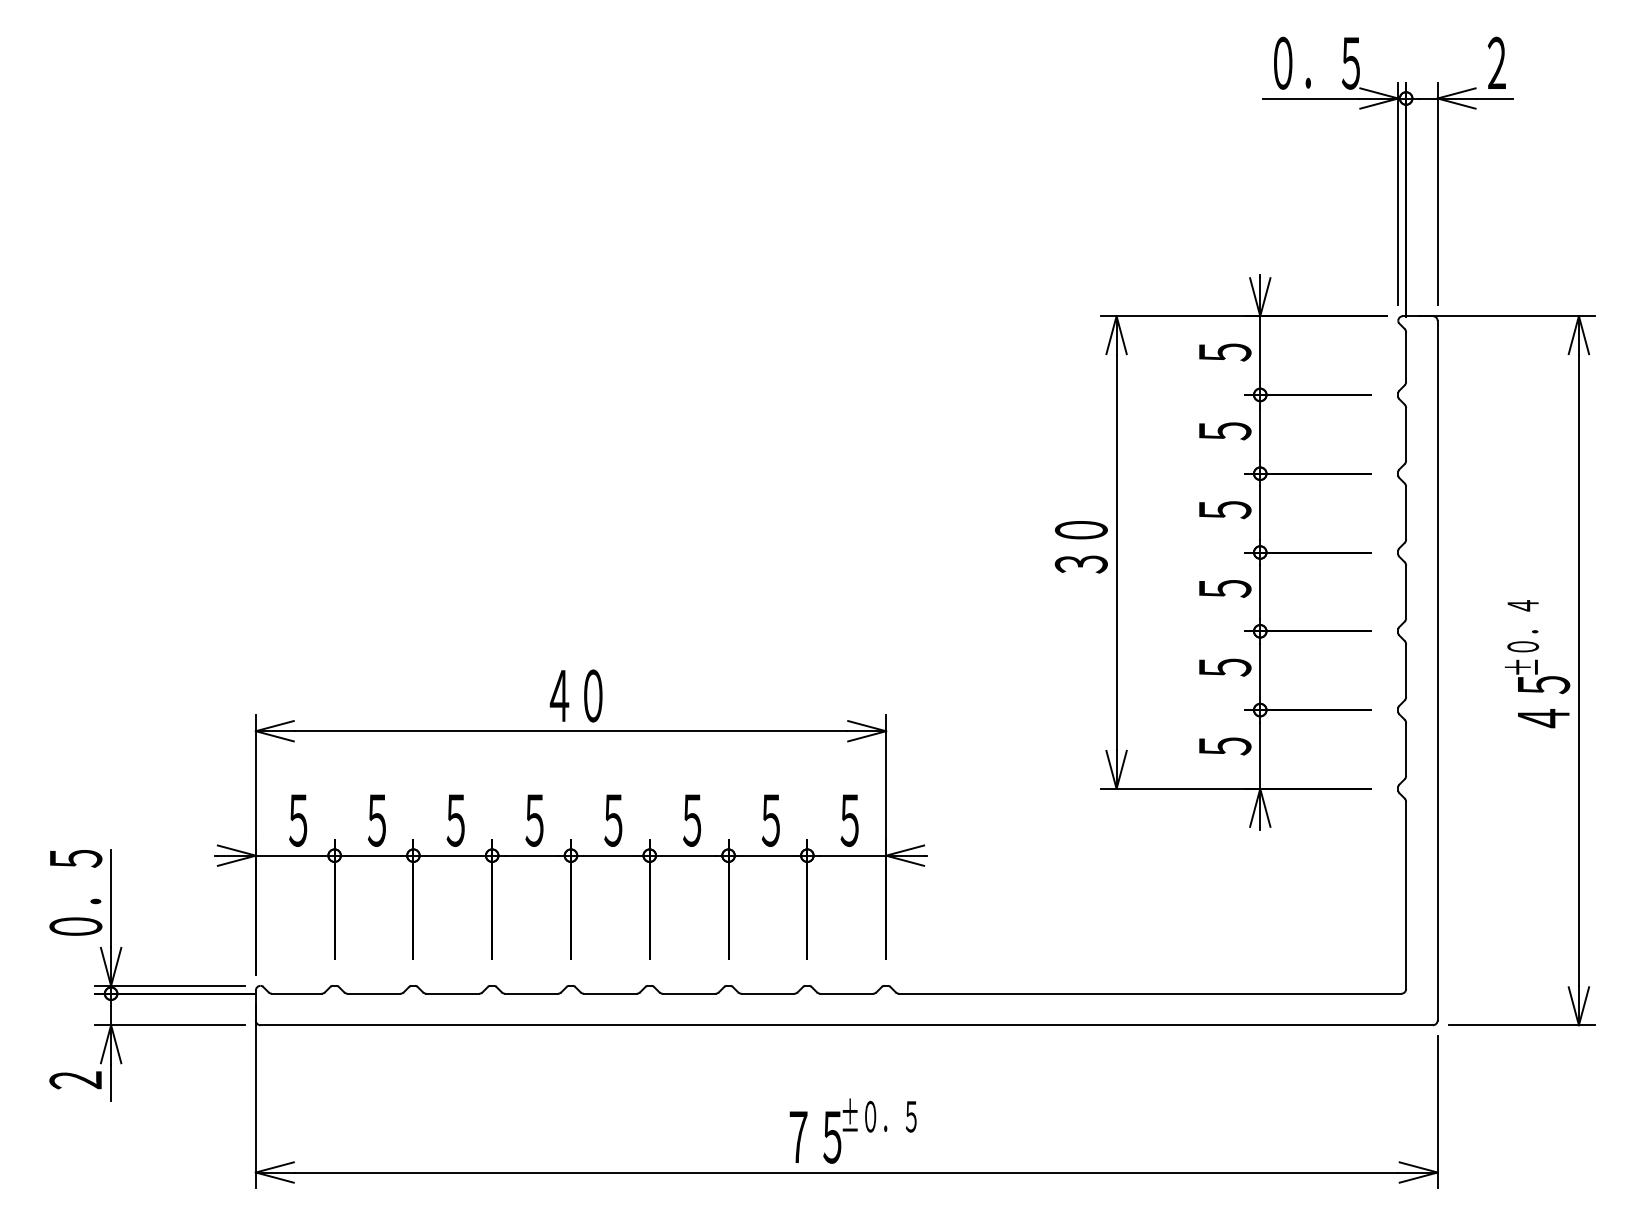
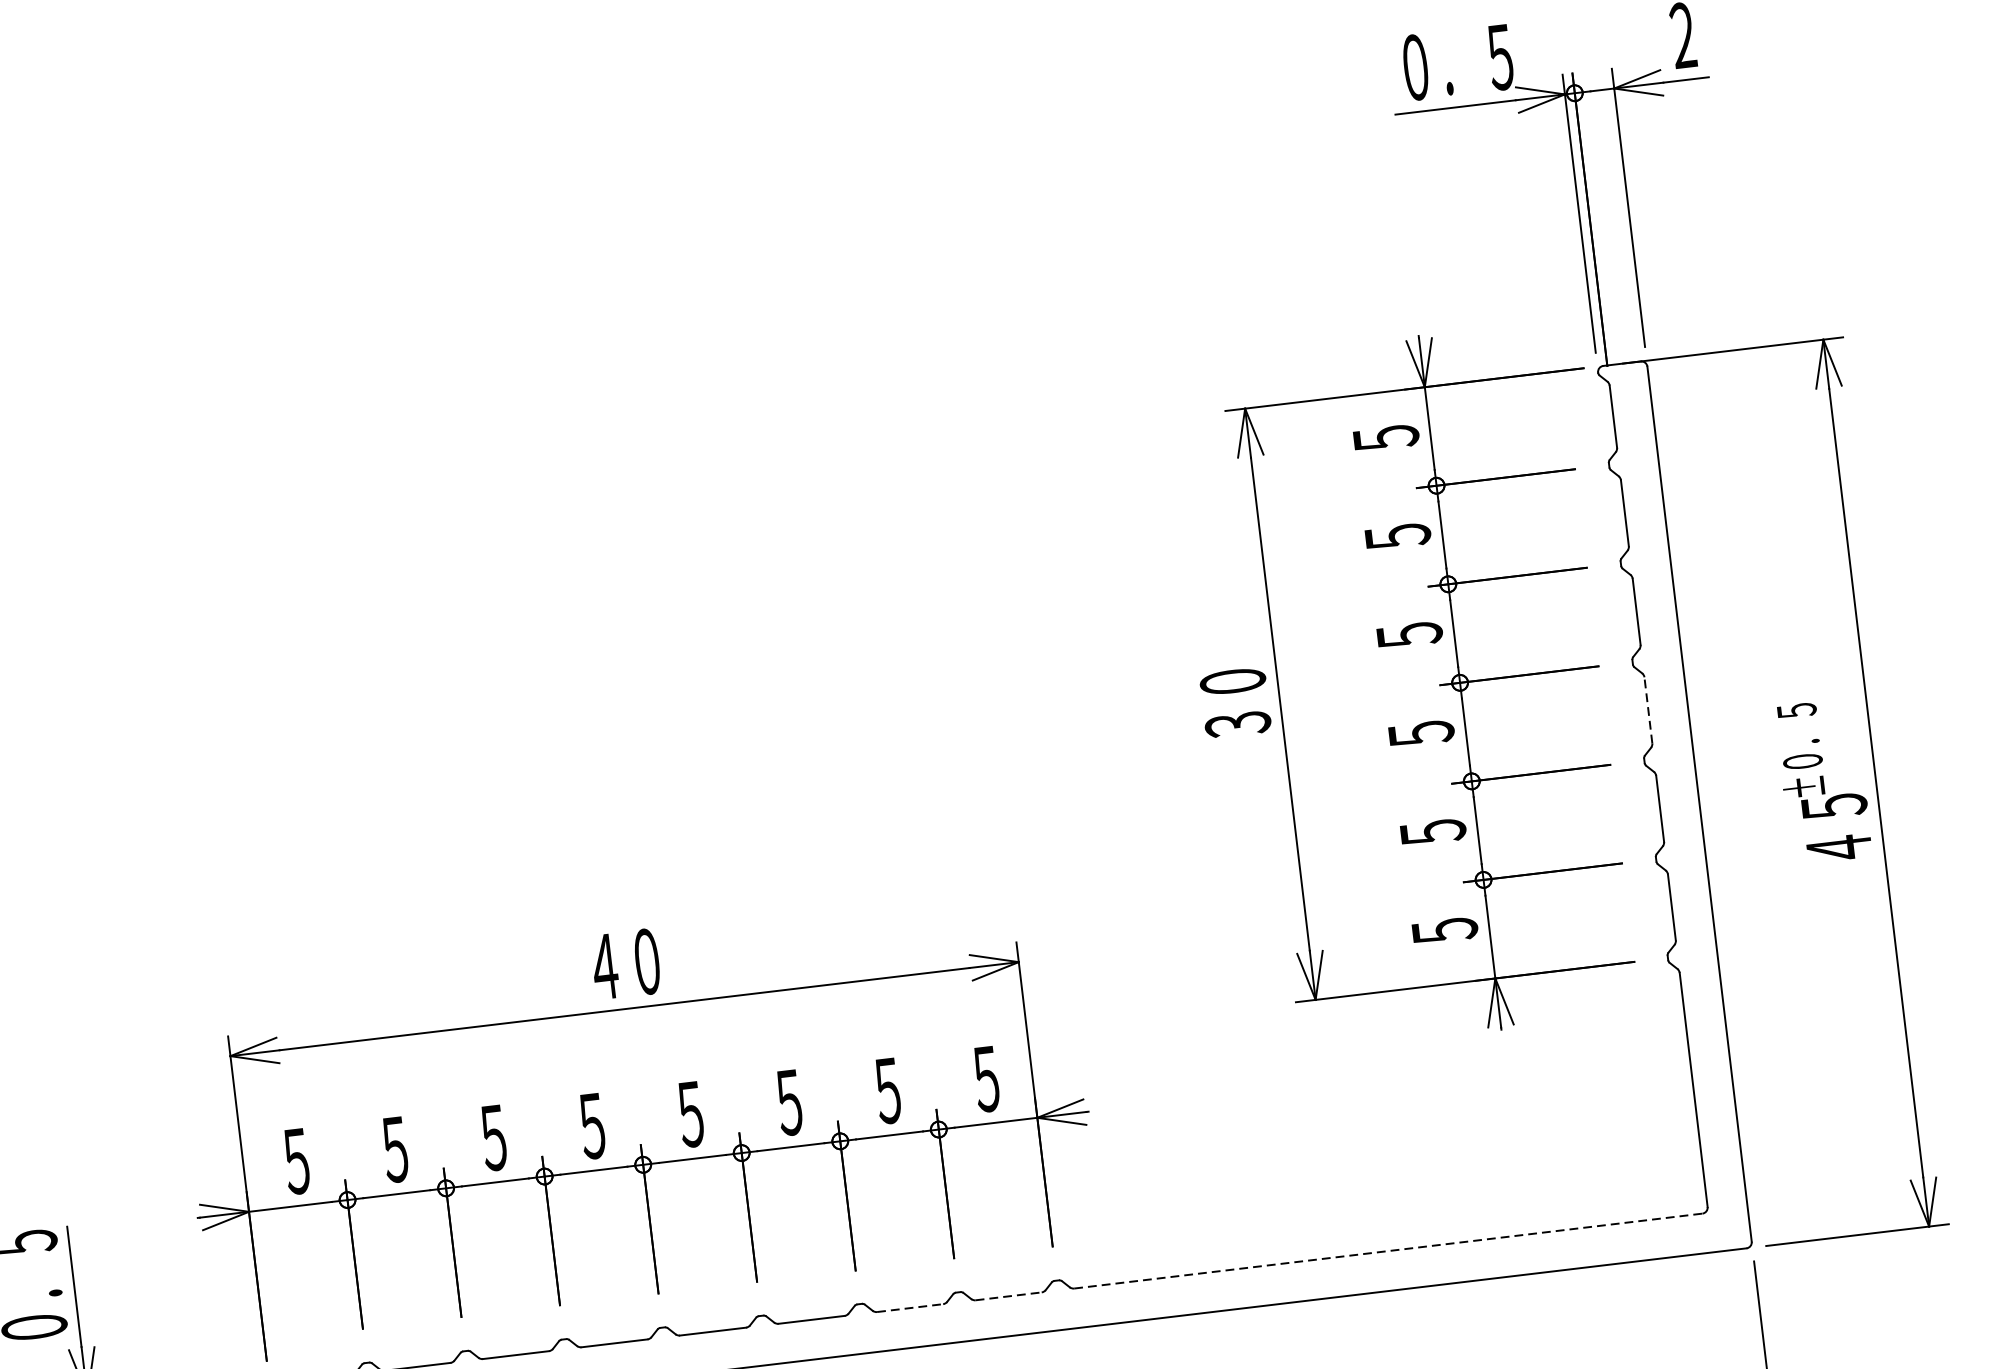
line: (1406, 591) -> (1648, 709), solid -> dashed
text: (1523, 605) -> (1797, 709), ±０．４ -> ±０．５
line: (768, 993) -> (910, 1307), solid -> dashed
line: (847, 993) -> (1009, 1295), solid -> dashed
line: (1150, 993) -> (1388, 1250), solid -> dashed

